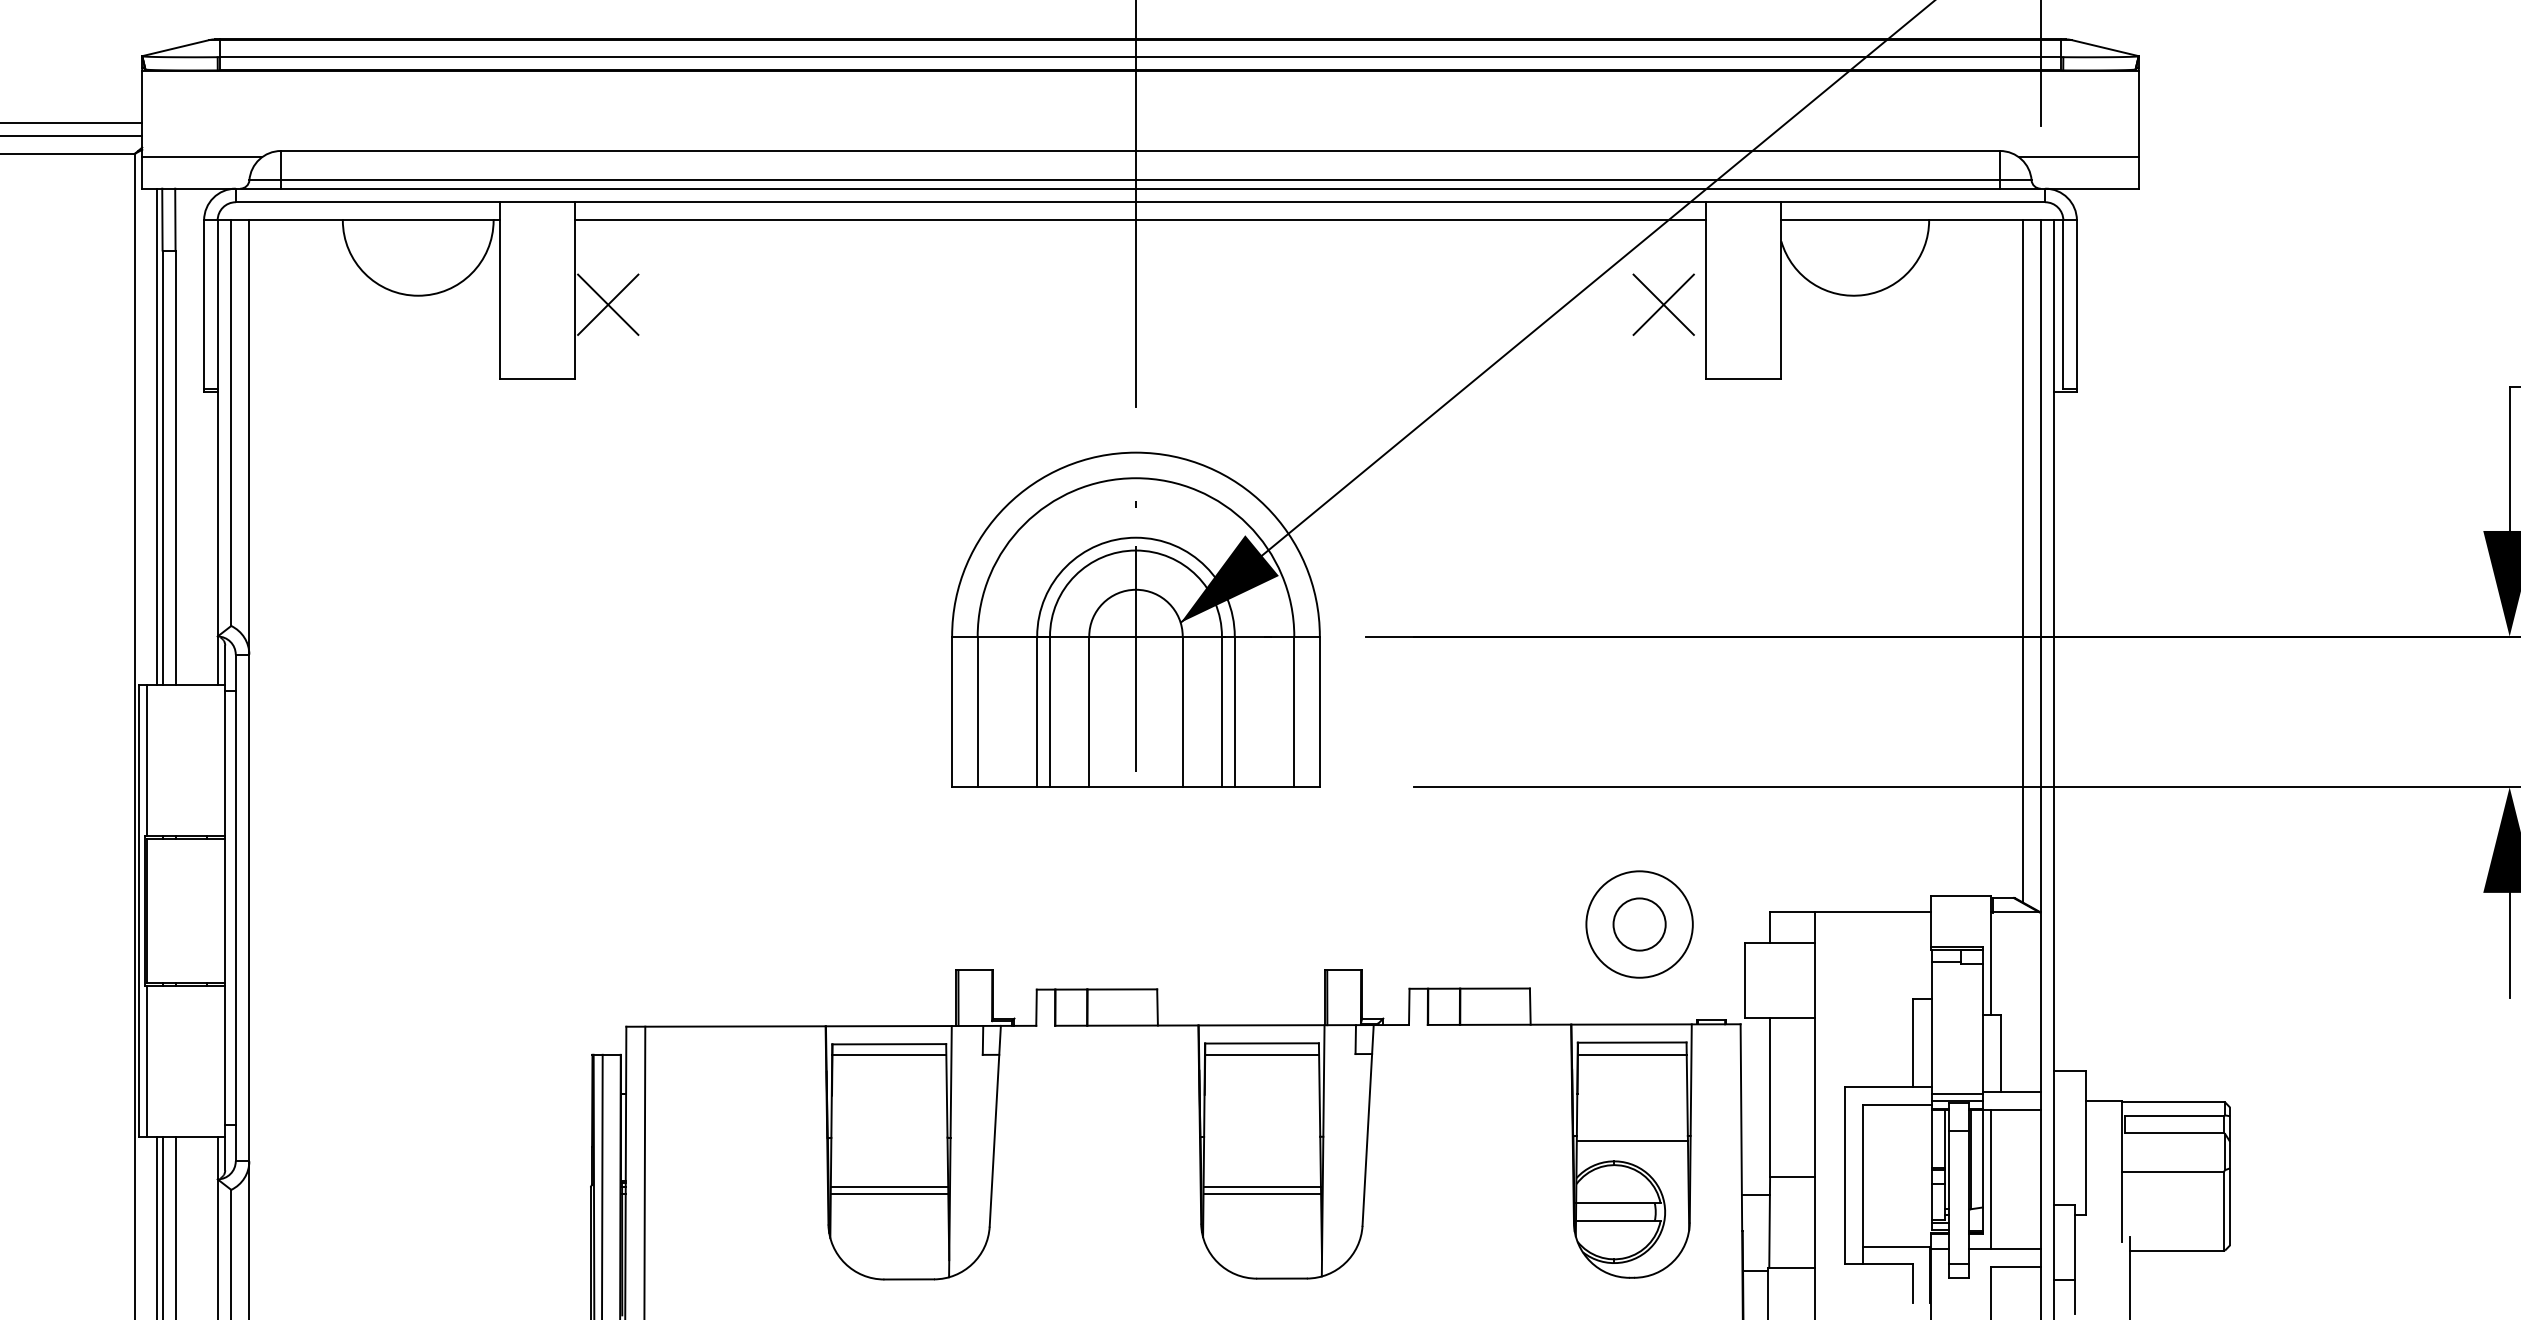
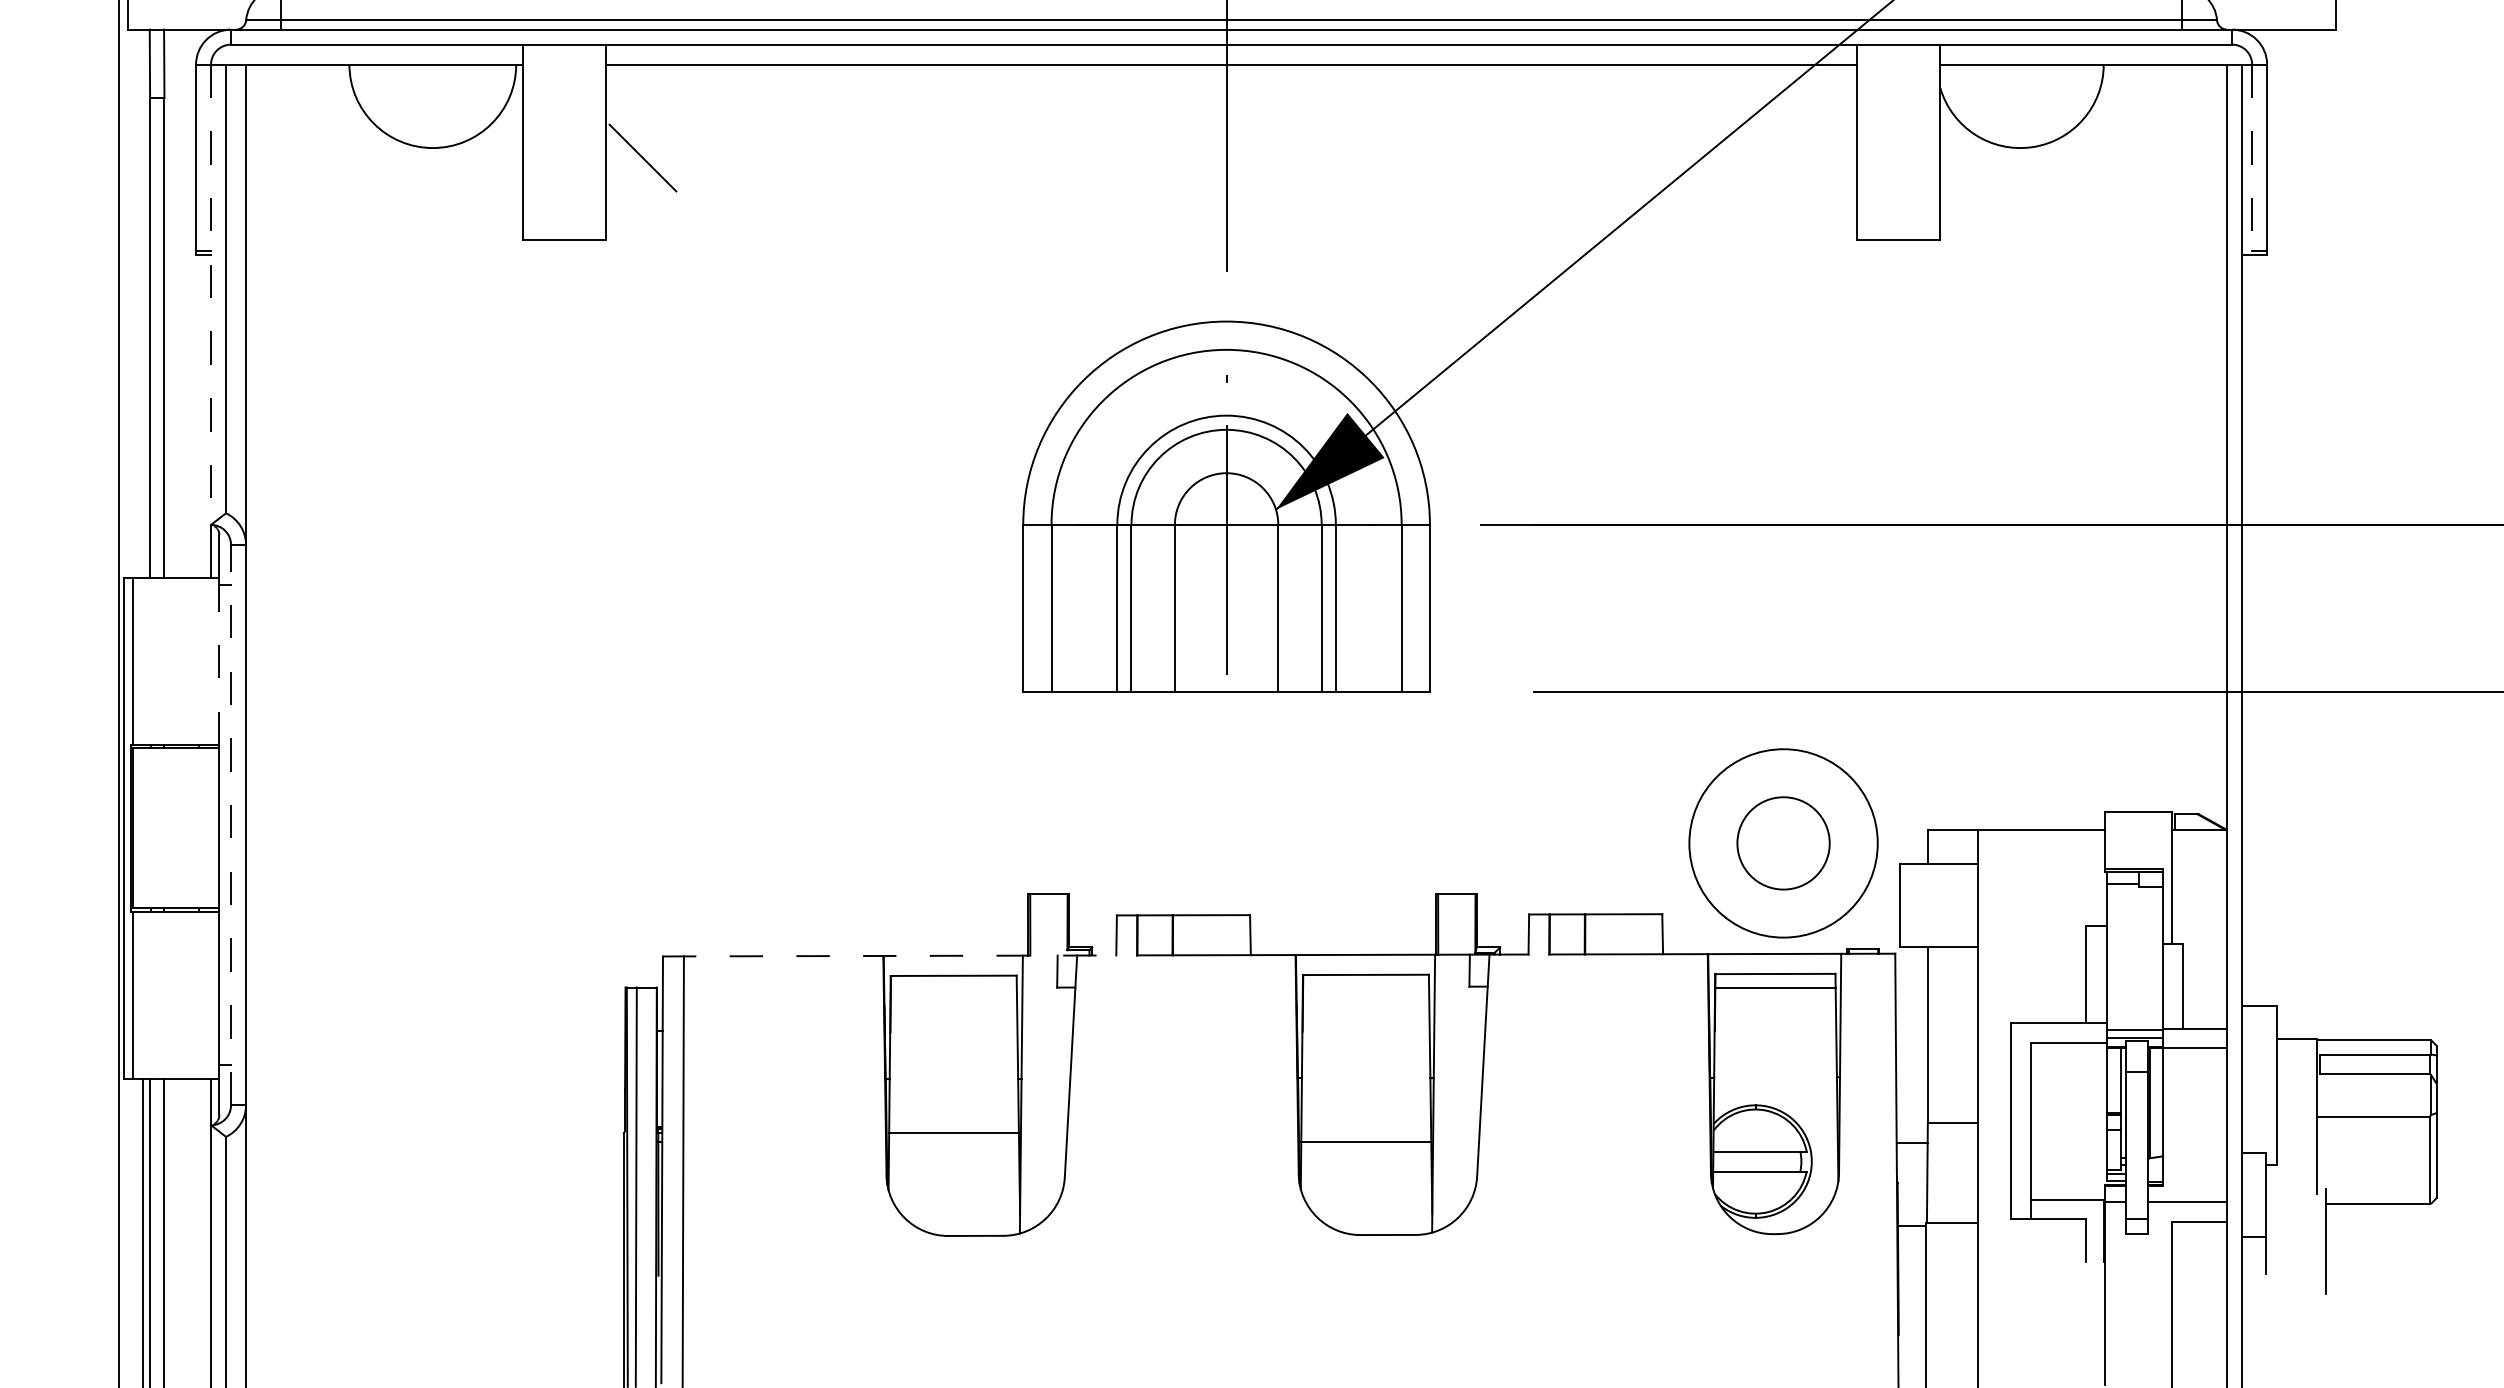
line: (608, 304) -> (643, 157), removed
part: (1663, 304) -> (1809, 157), removed
line: (2063, 305) -> (2252, 158), solid -> dashed
line: (217, 428) -> (210, 294), solid -> dashed
line: (156, 436) -> (143, 303), removed
line: (2022, 561) -> (2206, 441), removed
line: (225, 759) -> (219, 660), solid -> dashed
line: (235, 907) -> (230, 824), solid -> dashed
circle: (1639, 924) -> (1783, 843), size x1.6
circle: (1639, 924) -> (1783, 843), size x1.6
line: (831, 1026) -> (889, 956), solid -> dashed
line: (889, 1054) -> (954, 987), removed
line: (1262, 1054) -> (1366, 987), removed
line: (1631, 1141) -> (1774, 1083), removed
line: (1990, 1178) -> (2171, 1124), removed
line: (1261, 1186) -> (1365, 1133), removed
line: (889, 1194) -> (954, 1141), removed

